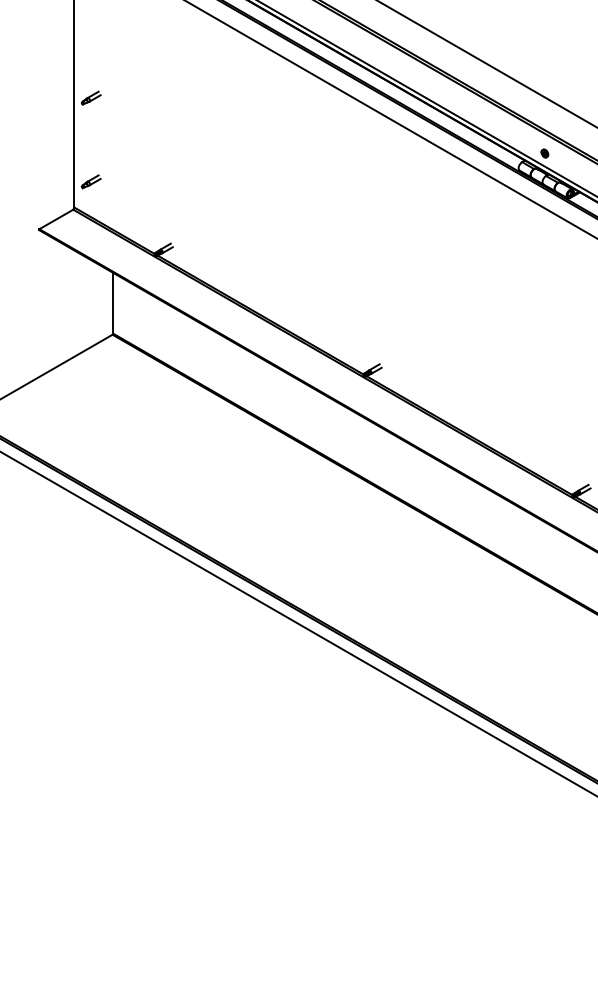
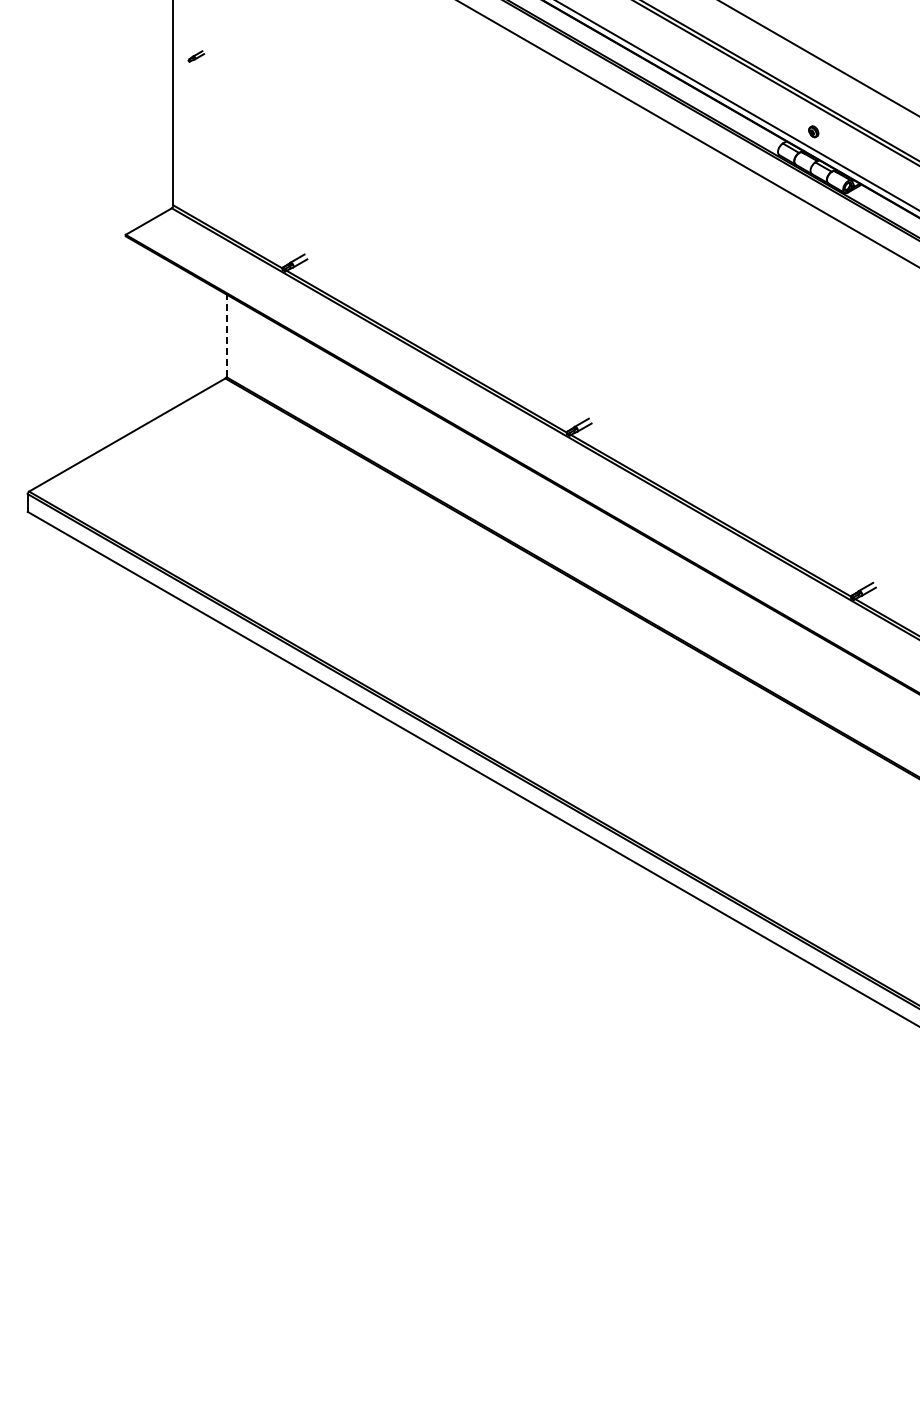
part: (91, 98) -> (196, 56), size x0.6
part: (91, 181) -> (196, 170), removed
line: (113, 303) -> (226, 335), solid -> dashed

